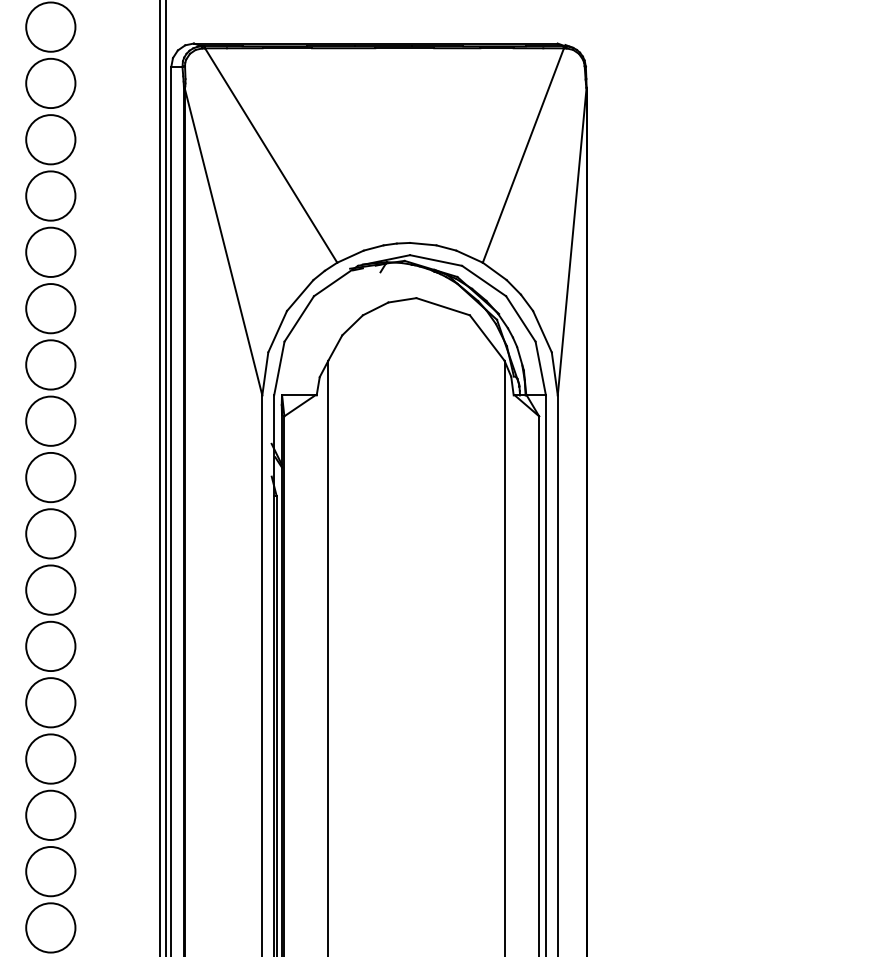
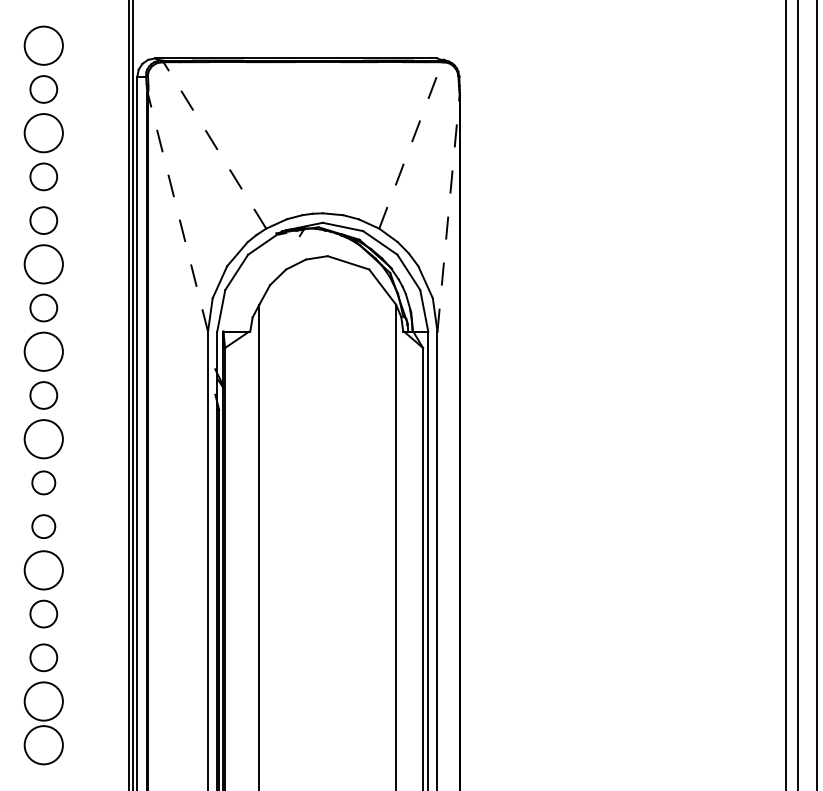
circle: (50, 83) -> (43, 89), size x0.7
line: (270, 155) -> (214, 145), solid -> dashed
line: (523, 155) -> (410, 145), solid -> dashed
circle: (50, 195) -> (43, 176), size x0.7
line: (222, 240) -> (177, 211), solid -> dashed
line: (571, 241) -> (448, 212), solid -> dashed
circle: (50, 252) -> (43, 220), size x0.7
circle: (50, 364) -> (43, 307), size x0.7
circle: (50, 477) -> (43, 395), size x0.7
circle: (50, 589) -> (43, 482), size x0.6
circle: (50, 646) -> (43, 526), size x0.6
circle: (50, 758) -> (43, 613), size x0.7
circle: (50, 814) -> (43, 657), size x0.7

